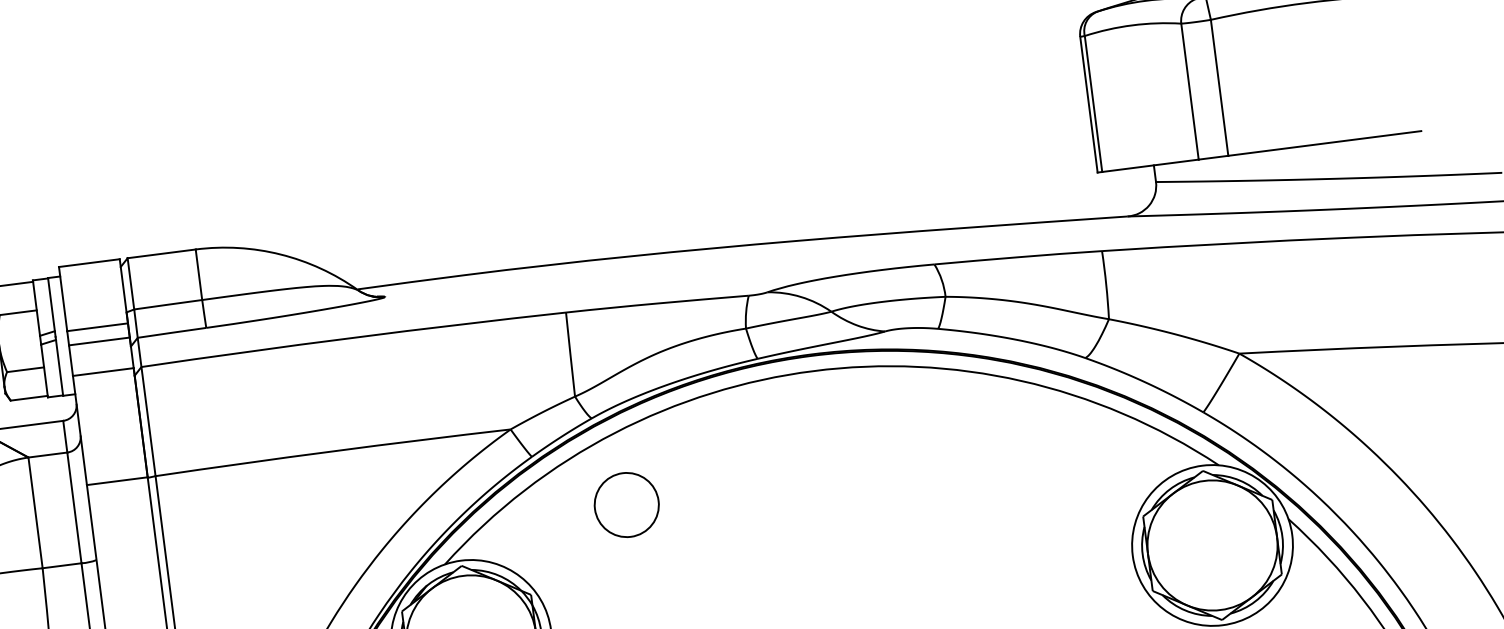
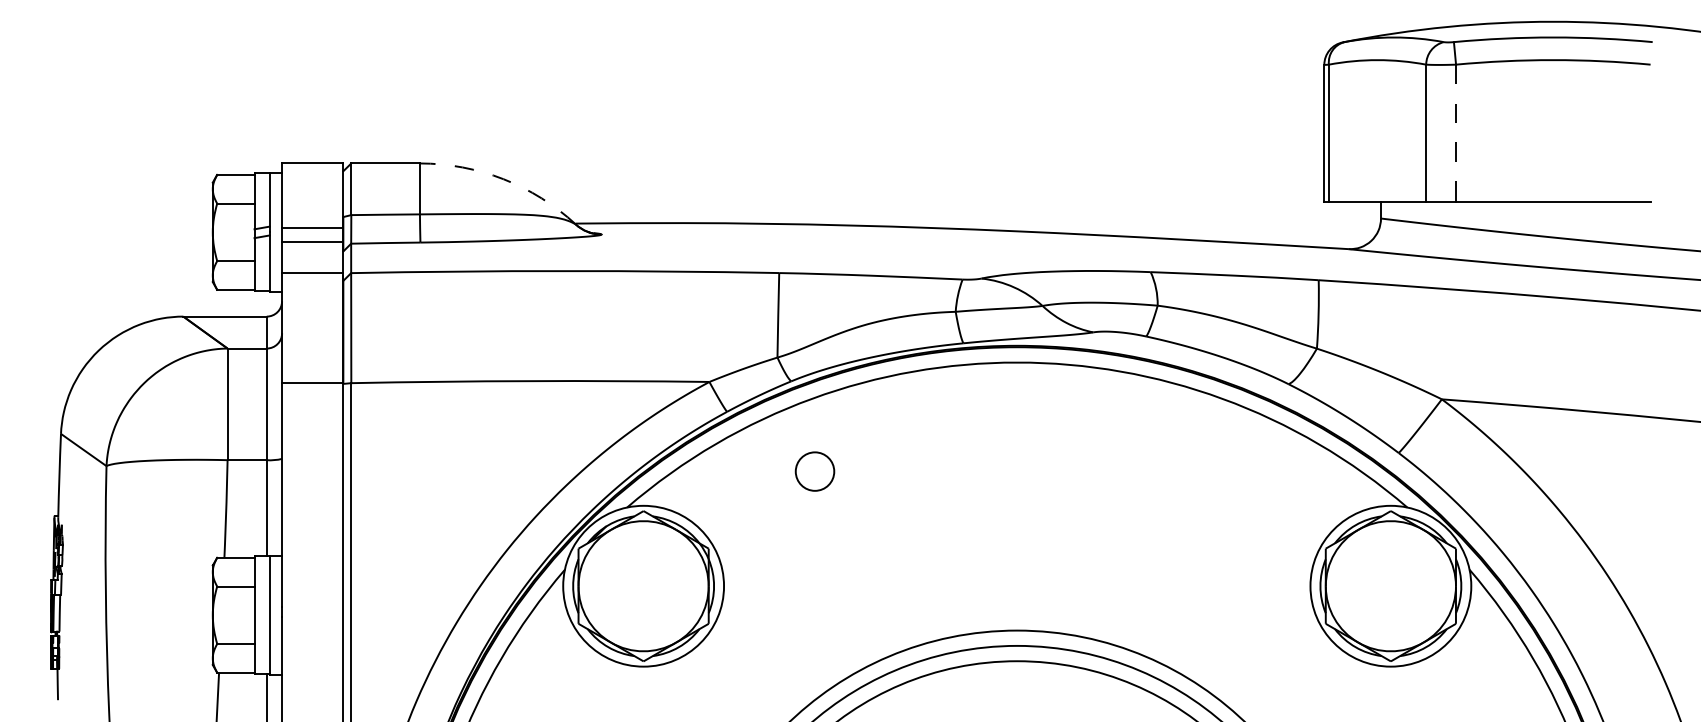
line: (1220, 88) -> (1456, 133), solid -> dashed
arc: (280, 254) -> (503, 179), solid -> dashed
circle: (626, 504) -> (814, 471), size x0.6

